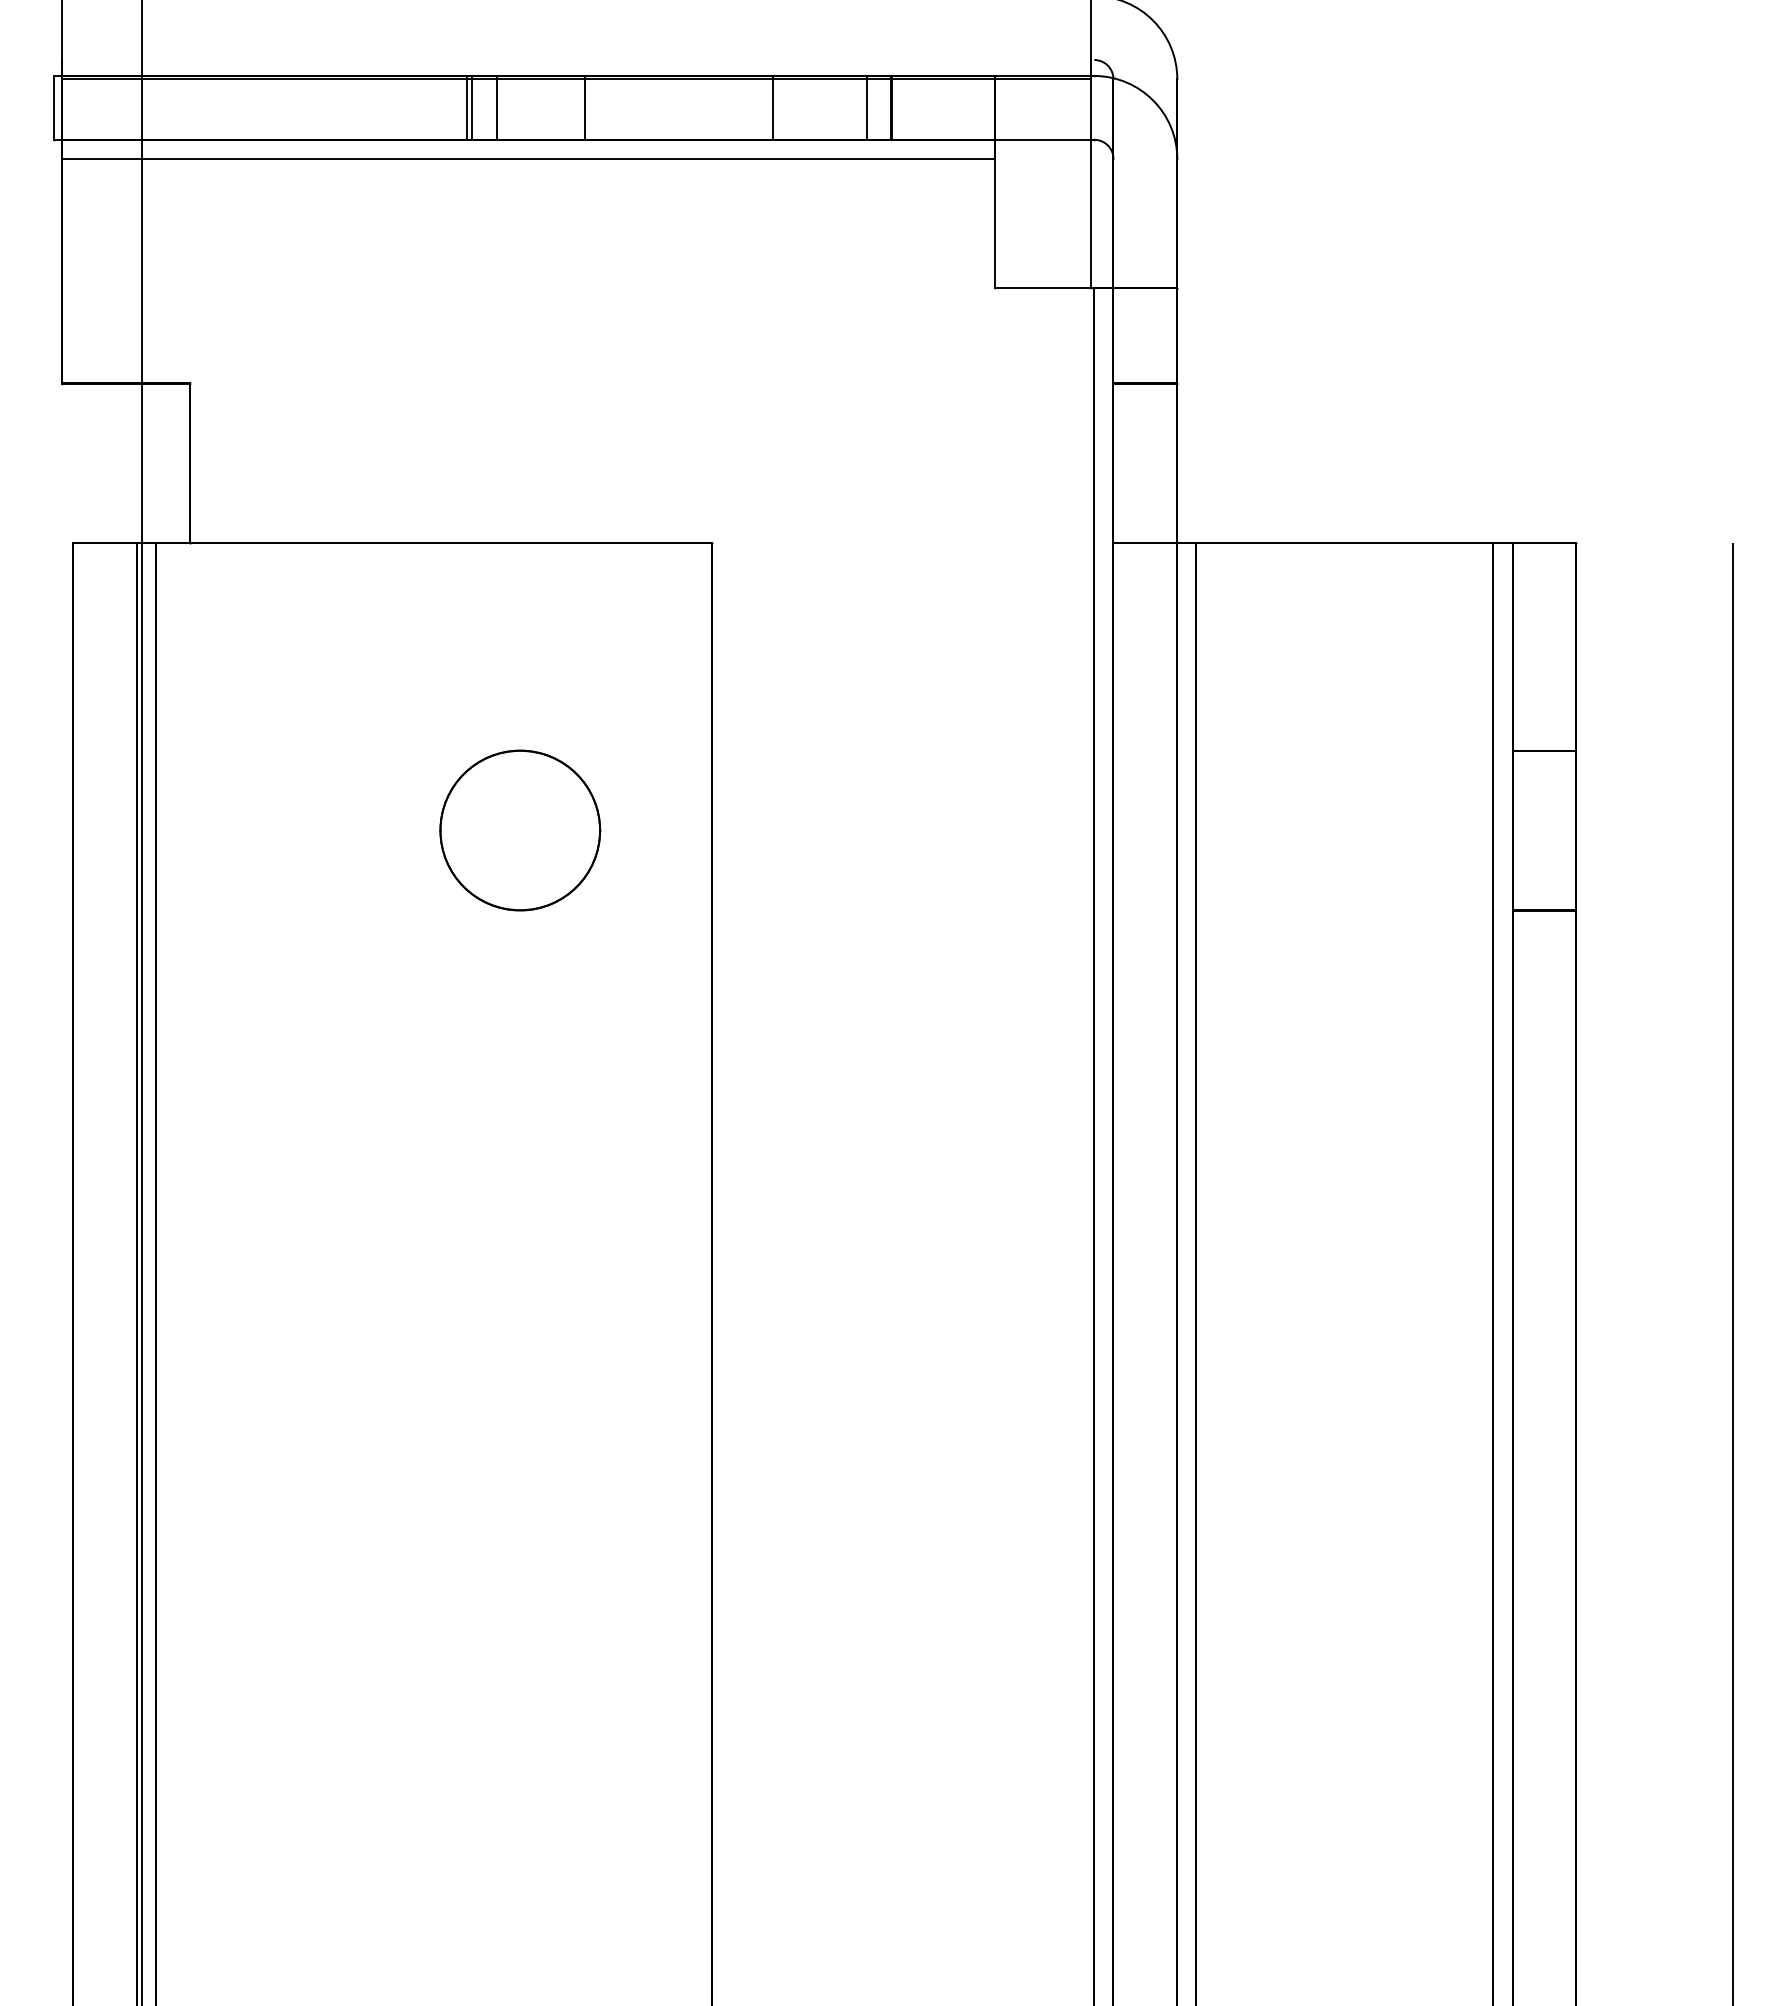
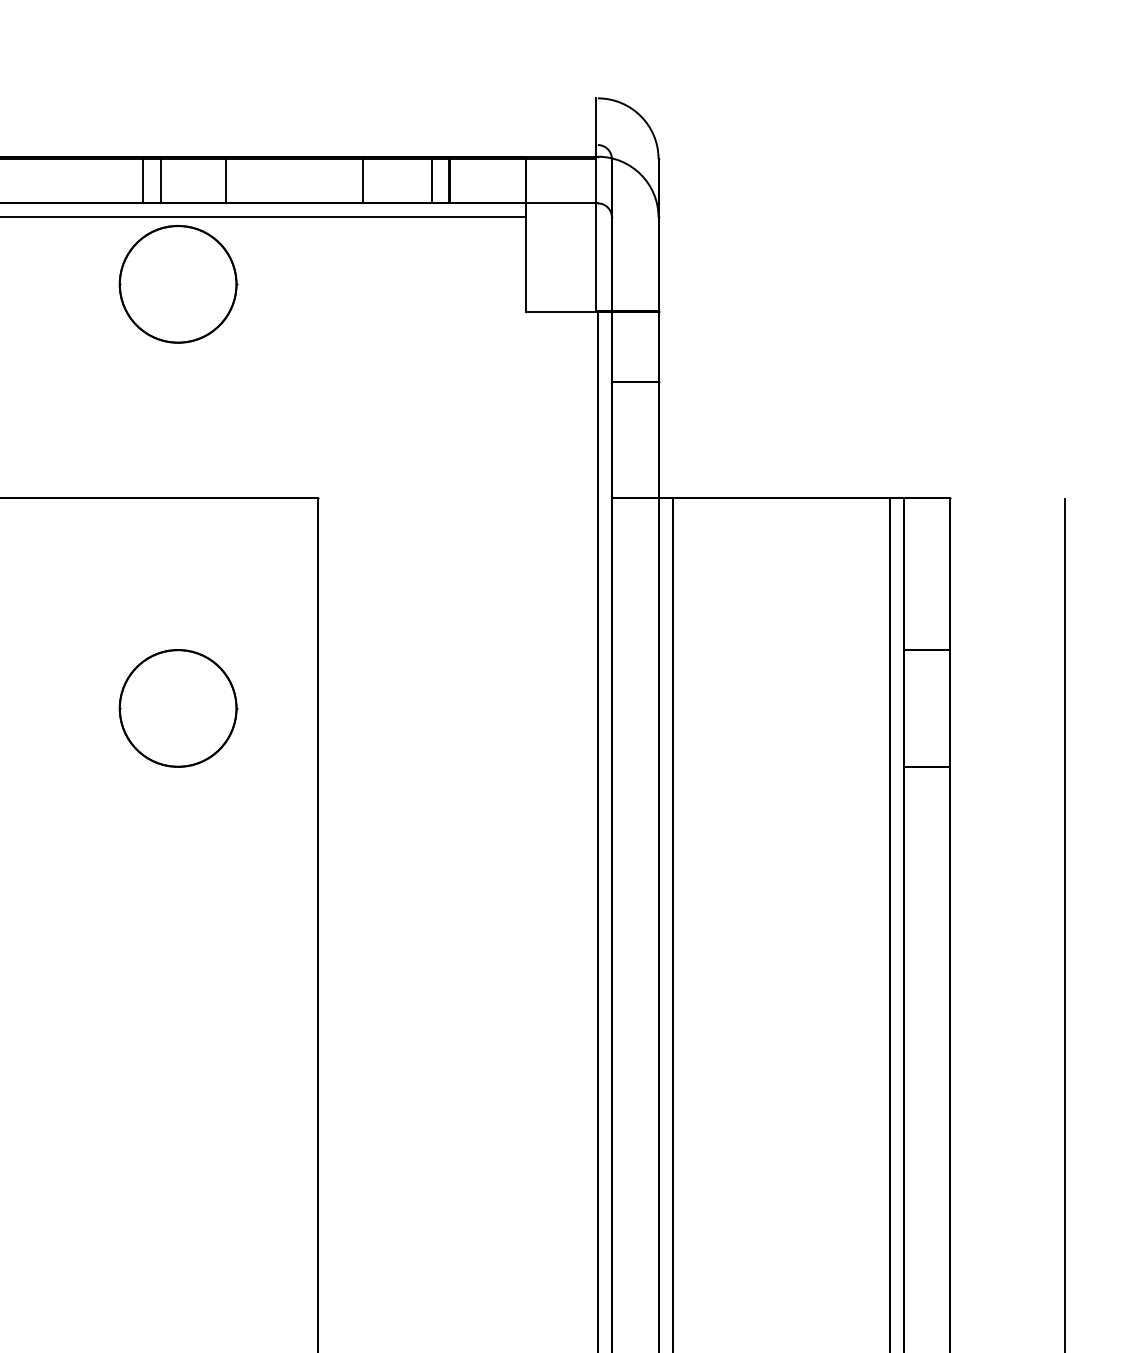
line: (467, 107) -> (139, 179), removed
part: (520, 250) -> (178, 284), added

